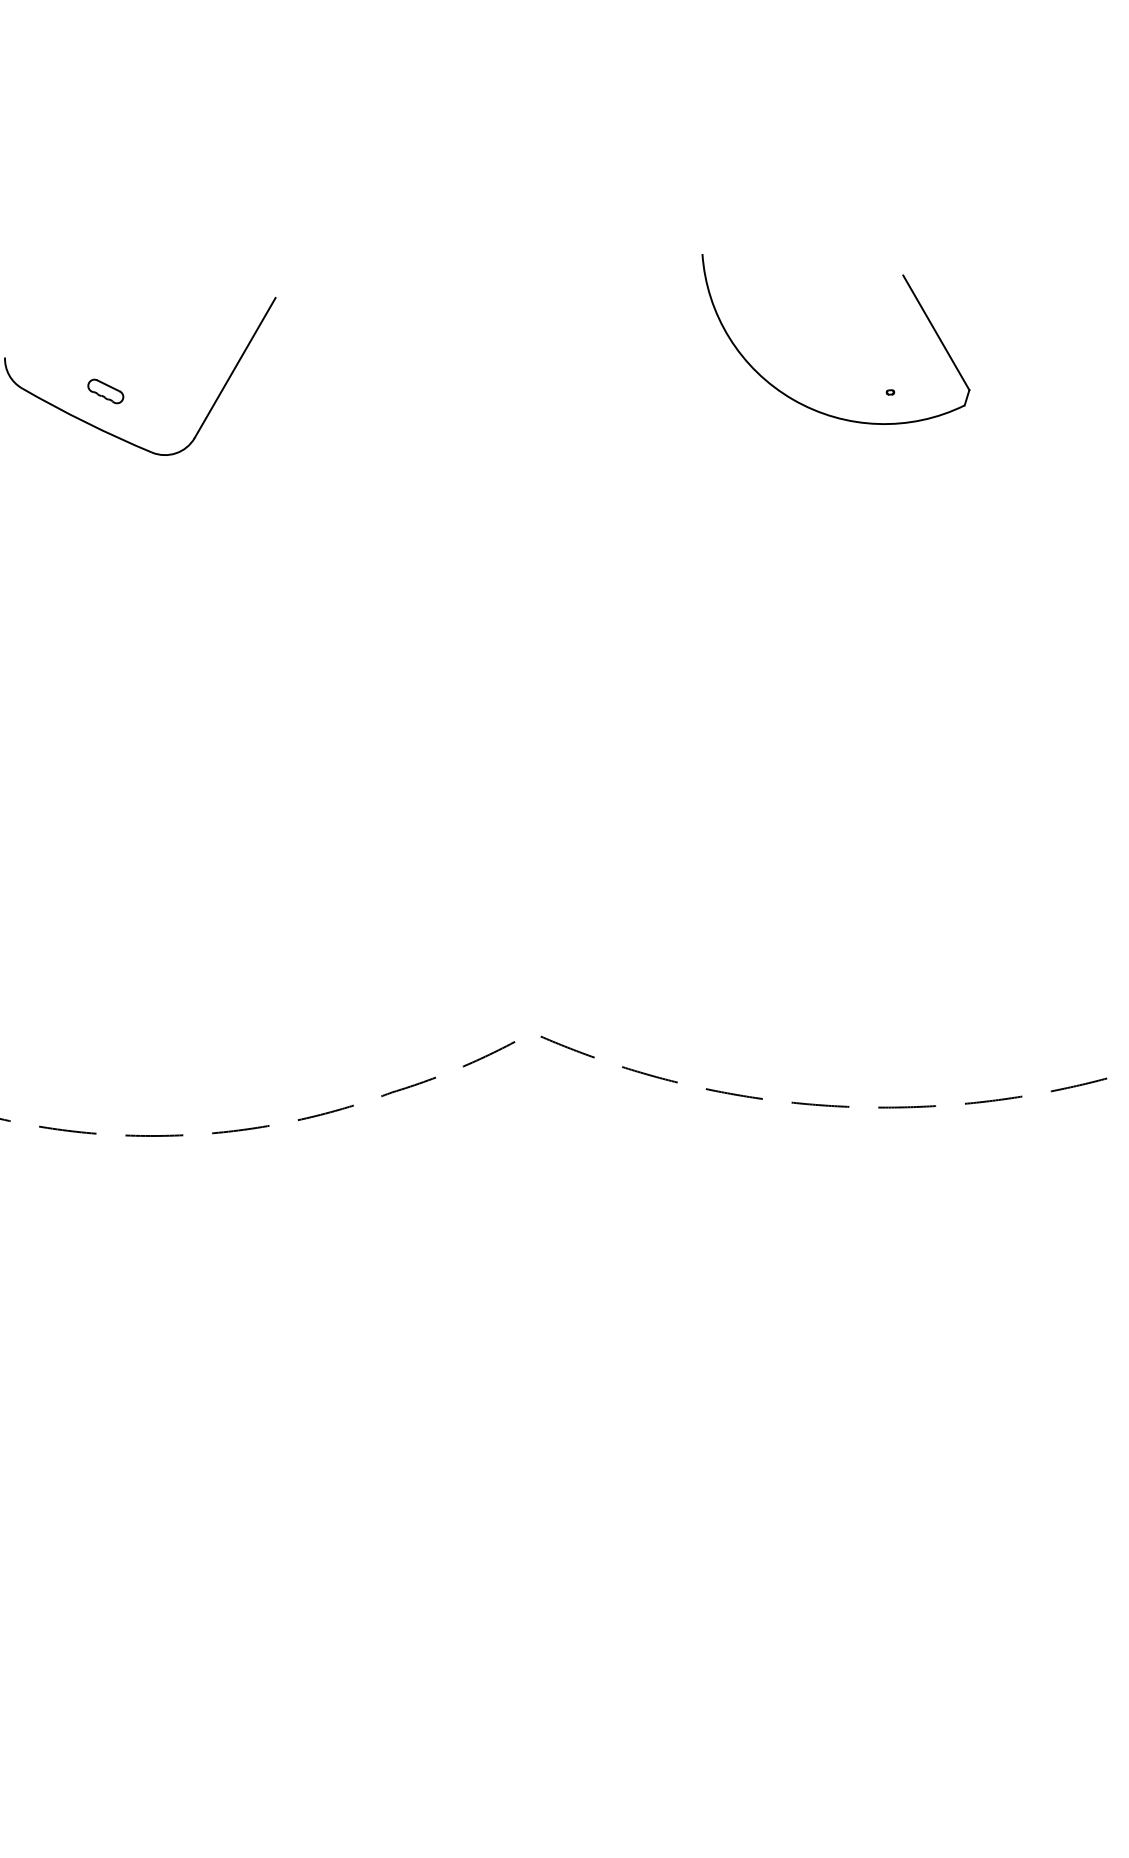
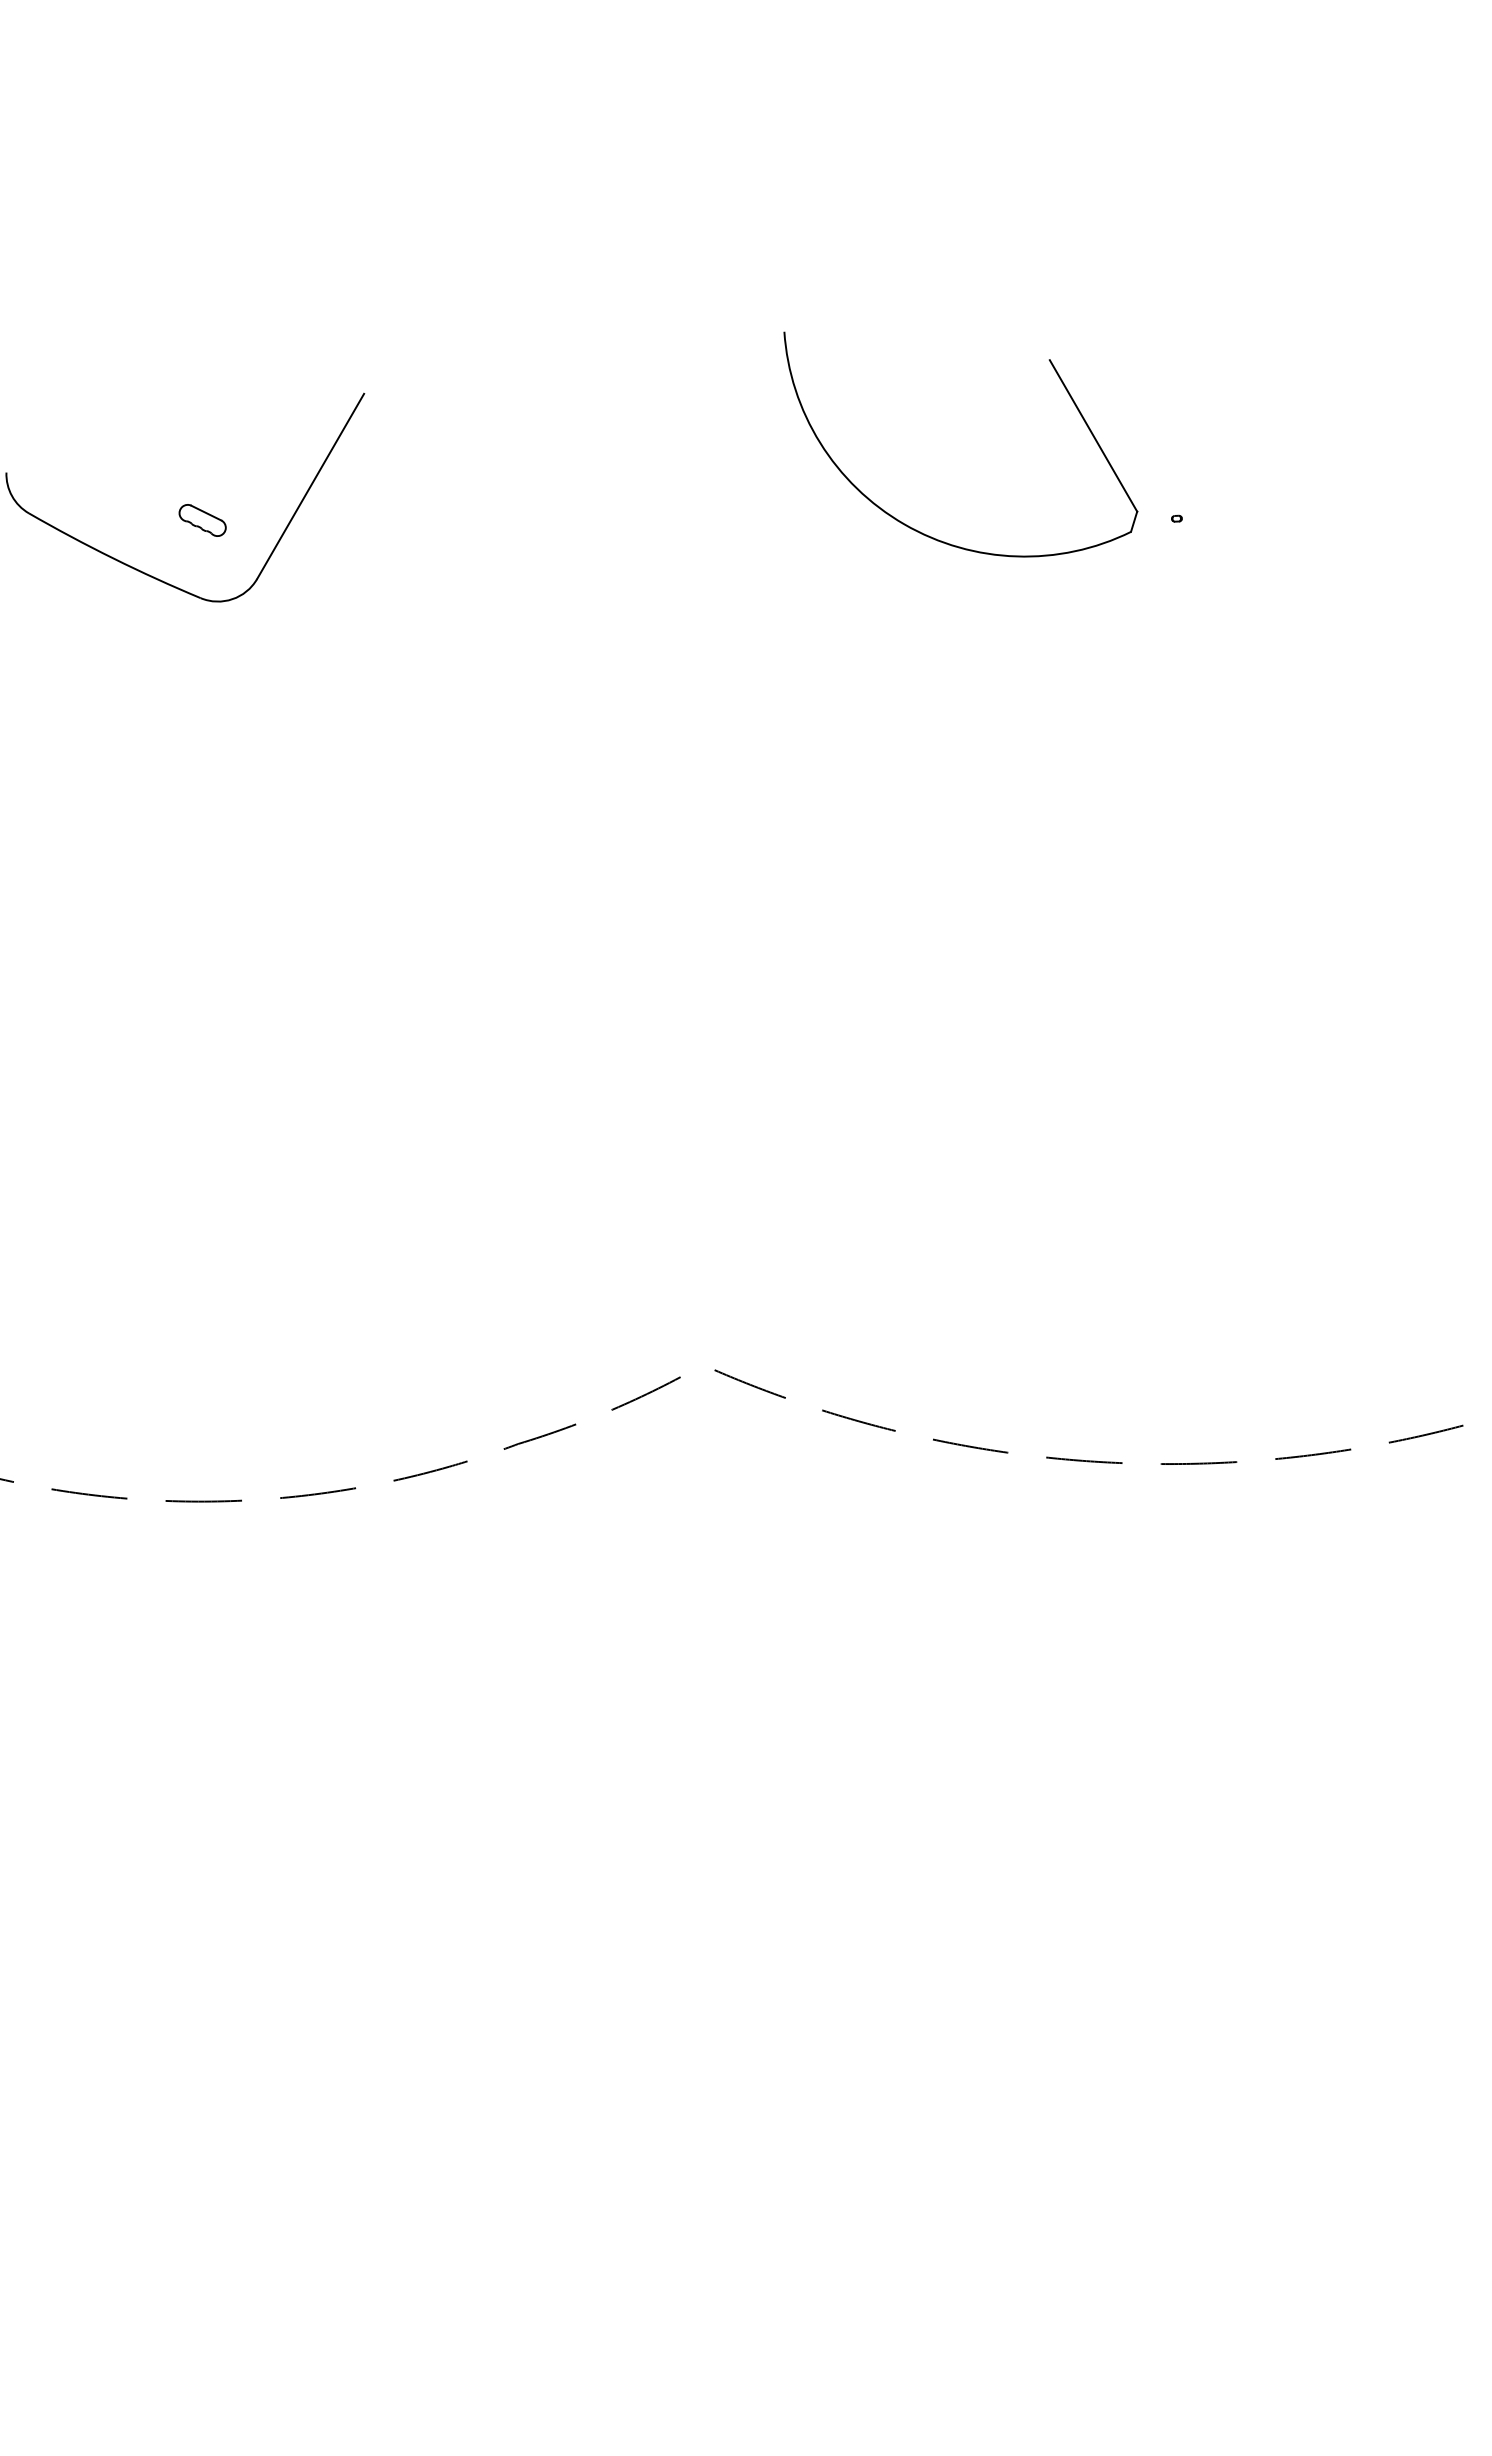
part: (105, 391) -> (202, 520), moved
part: (803, 404) -> (918, 530), moved

